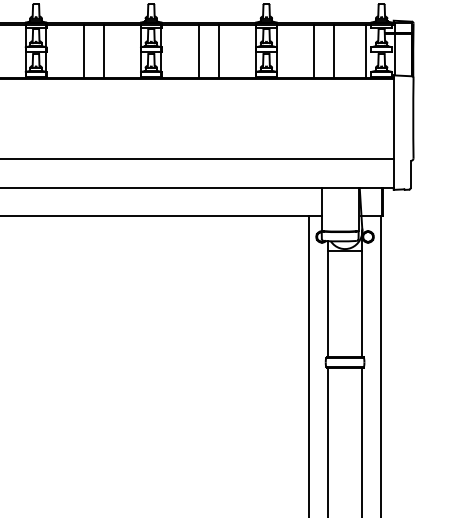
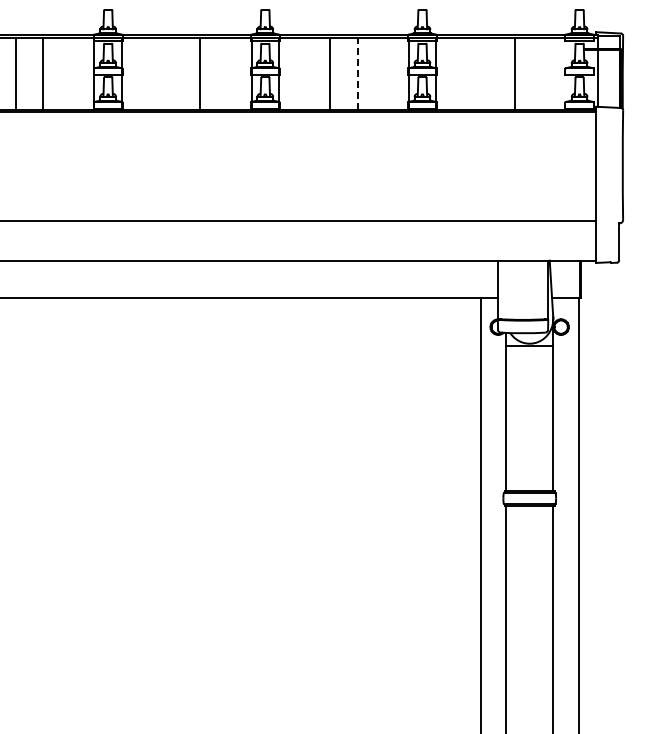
line: (83, 51) -> (172, 74), removed
line: (218, 51) -> (357, 74), solid -> dashed
line: (314, 51) -> (487, 74), removed
line: (366, 51) -> (558, 74), removed

